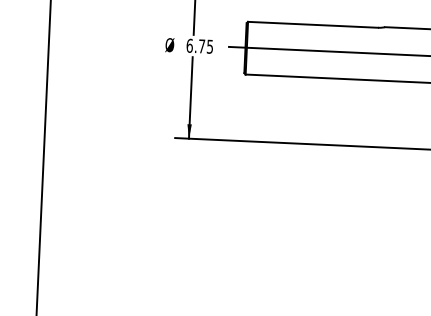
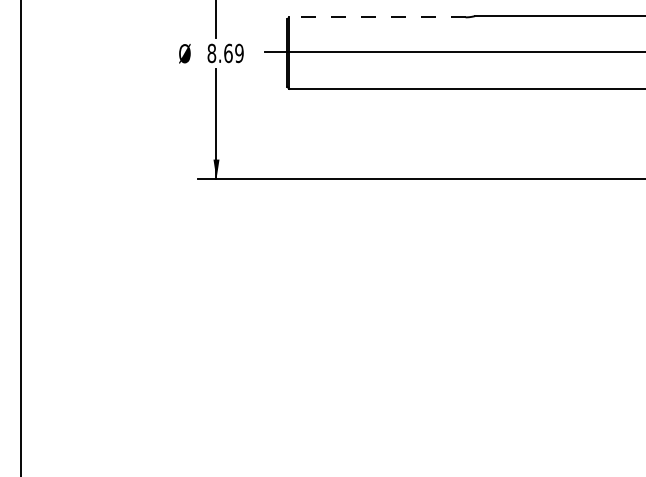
line: (312, 24) -> (376, 17), solid -> dashed
text: (199, 46) -> (225, 53), 6.75 -> 8.69

